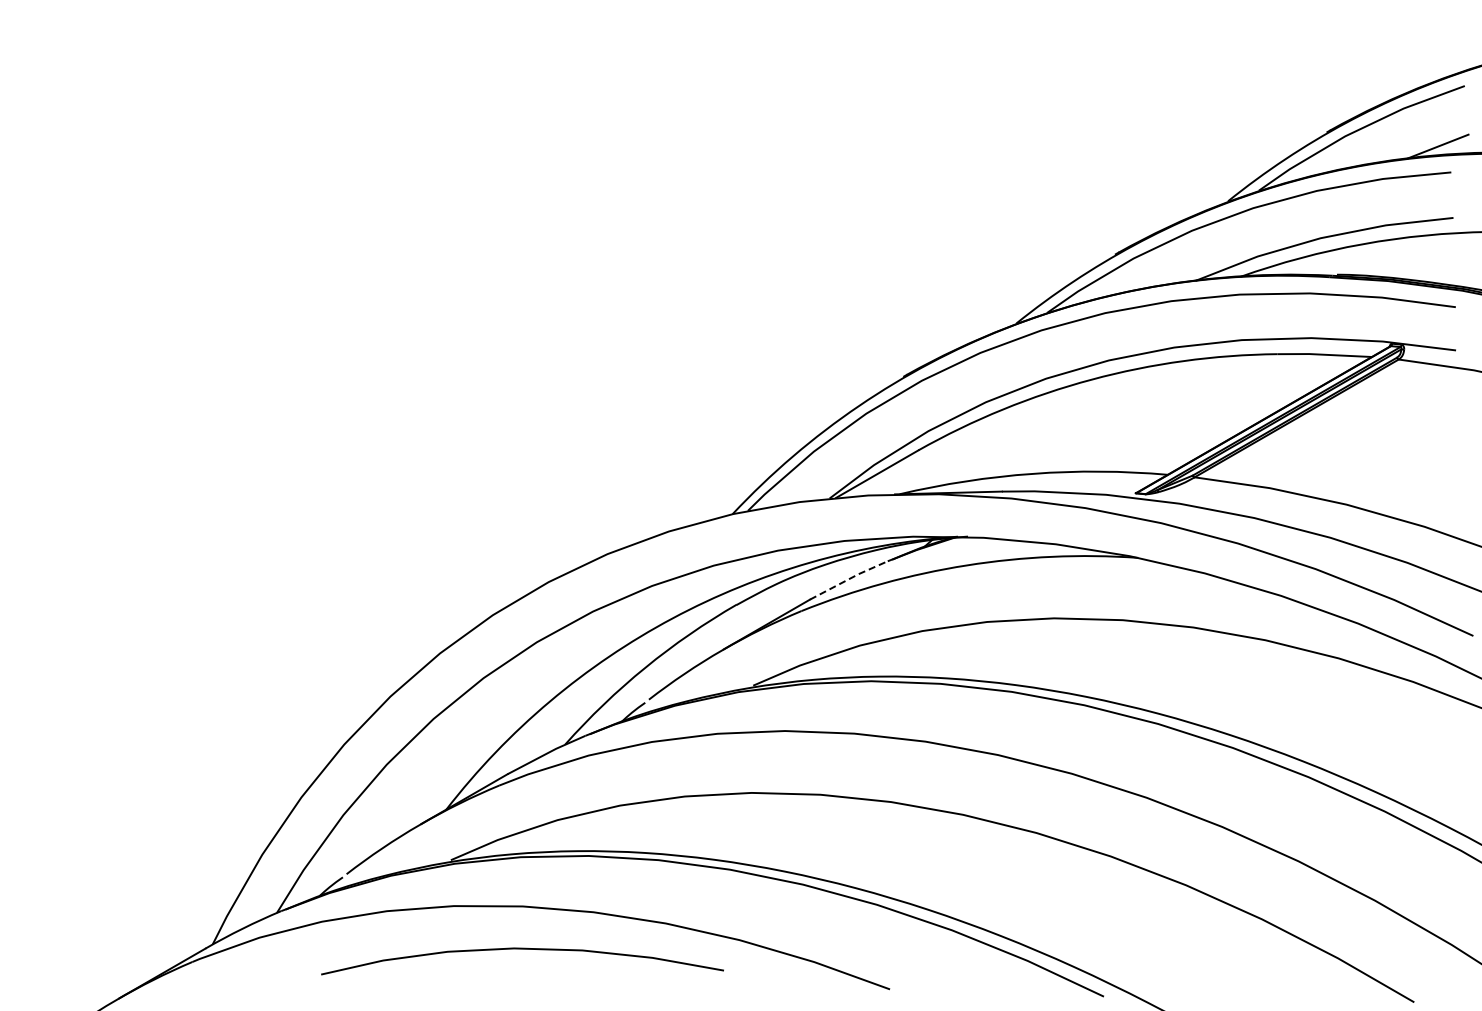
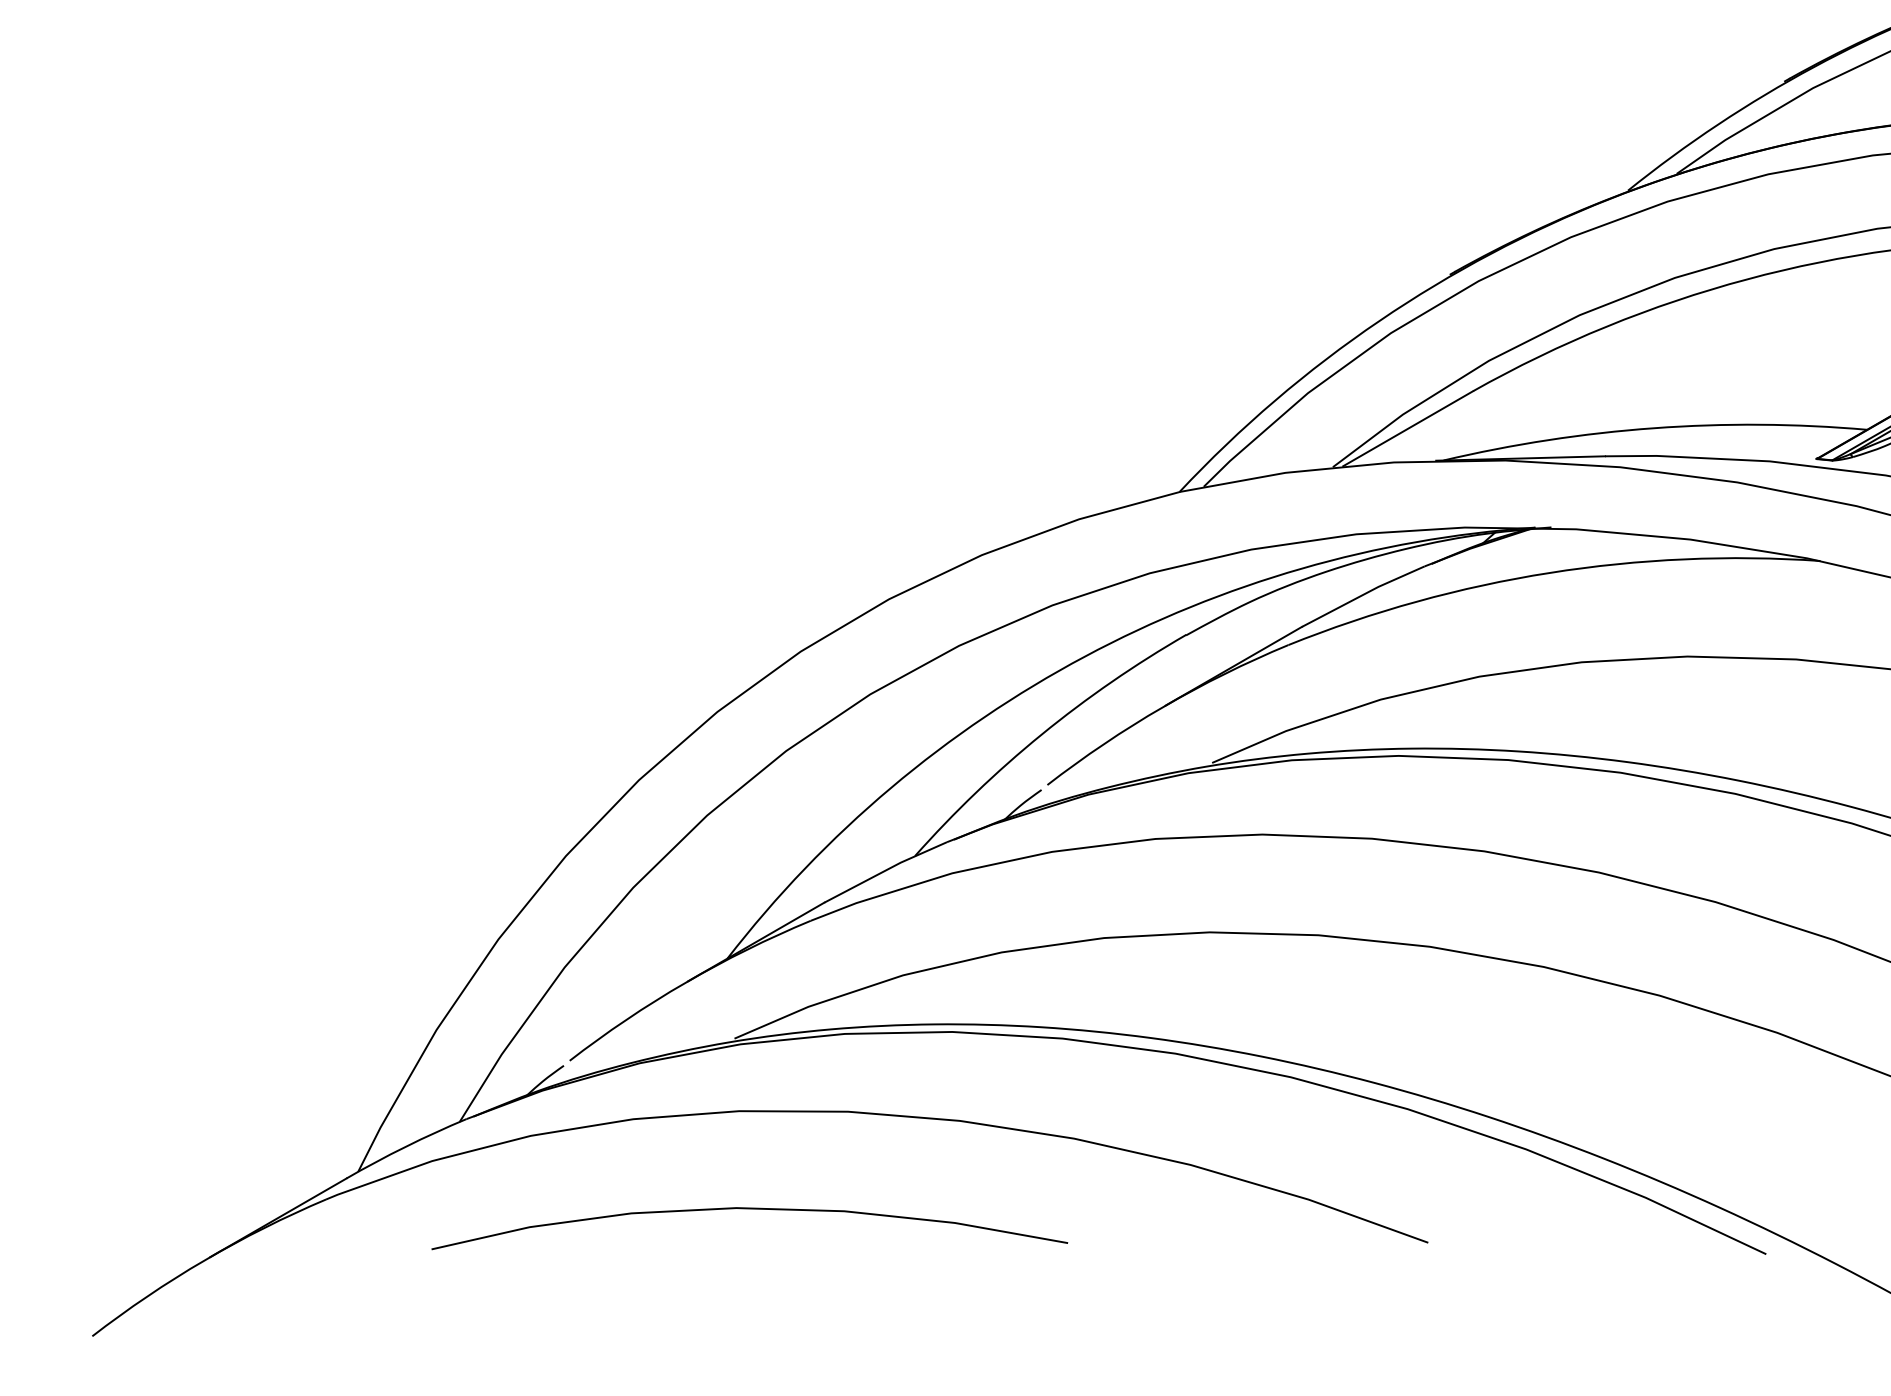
line: (849, 578) -> (1364, 593), dashed -> solid
curve: (522, 949) -> (749, 1209), moved

